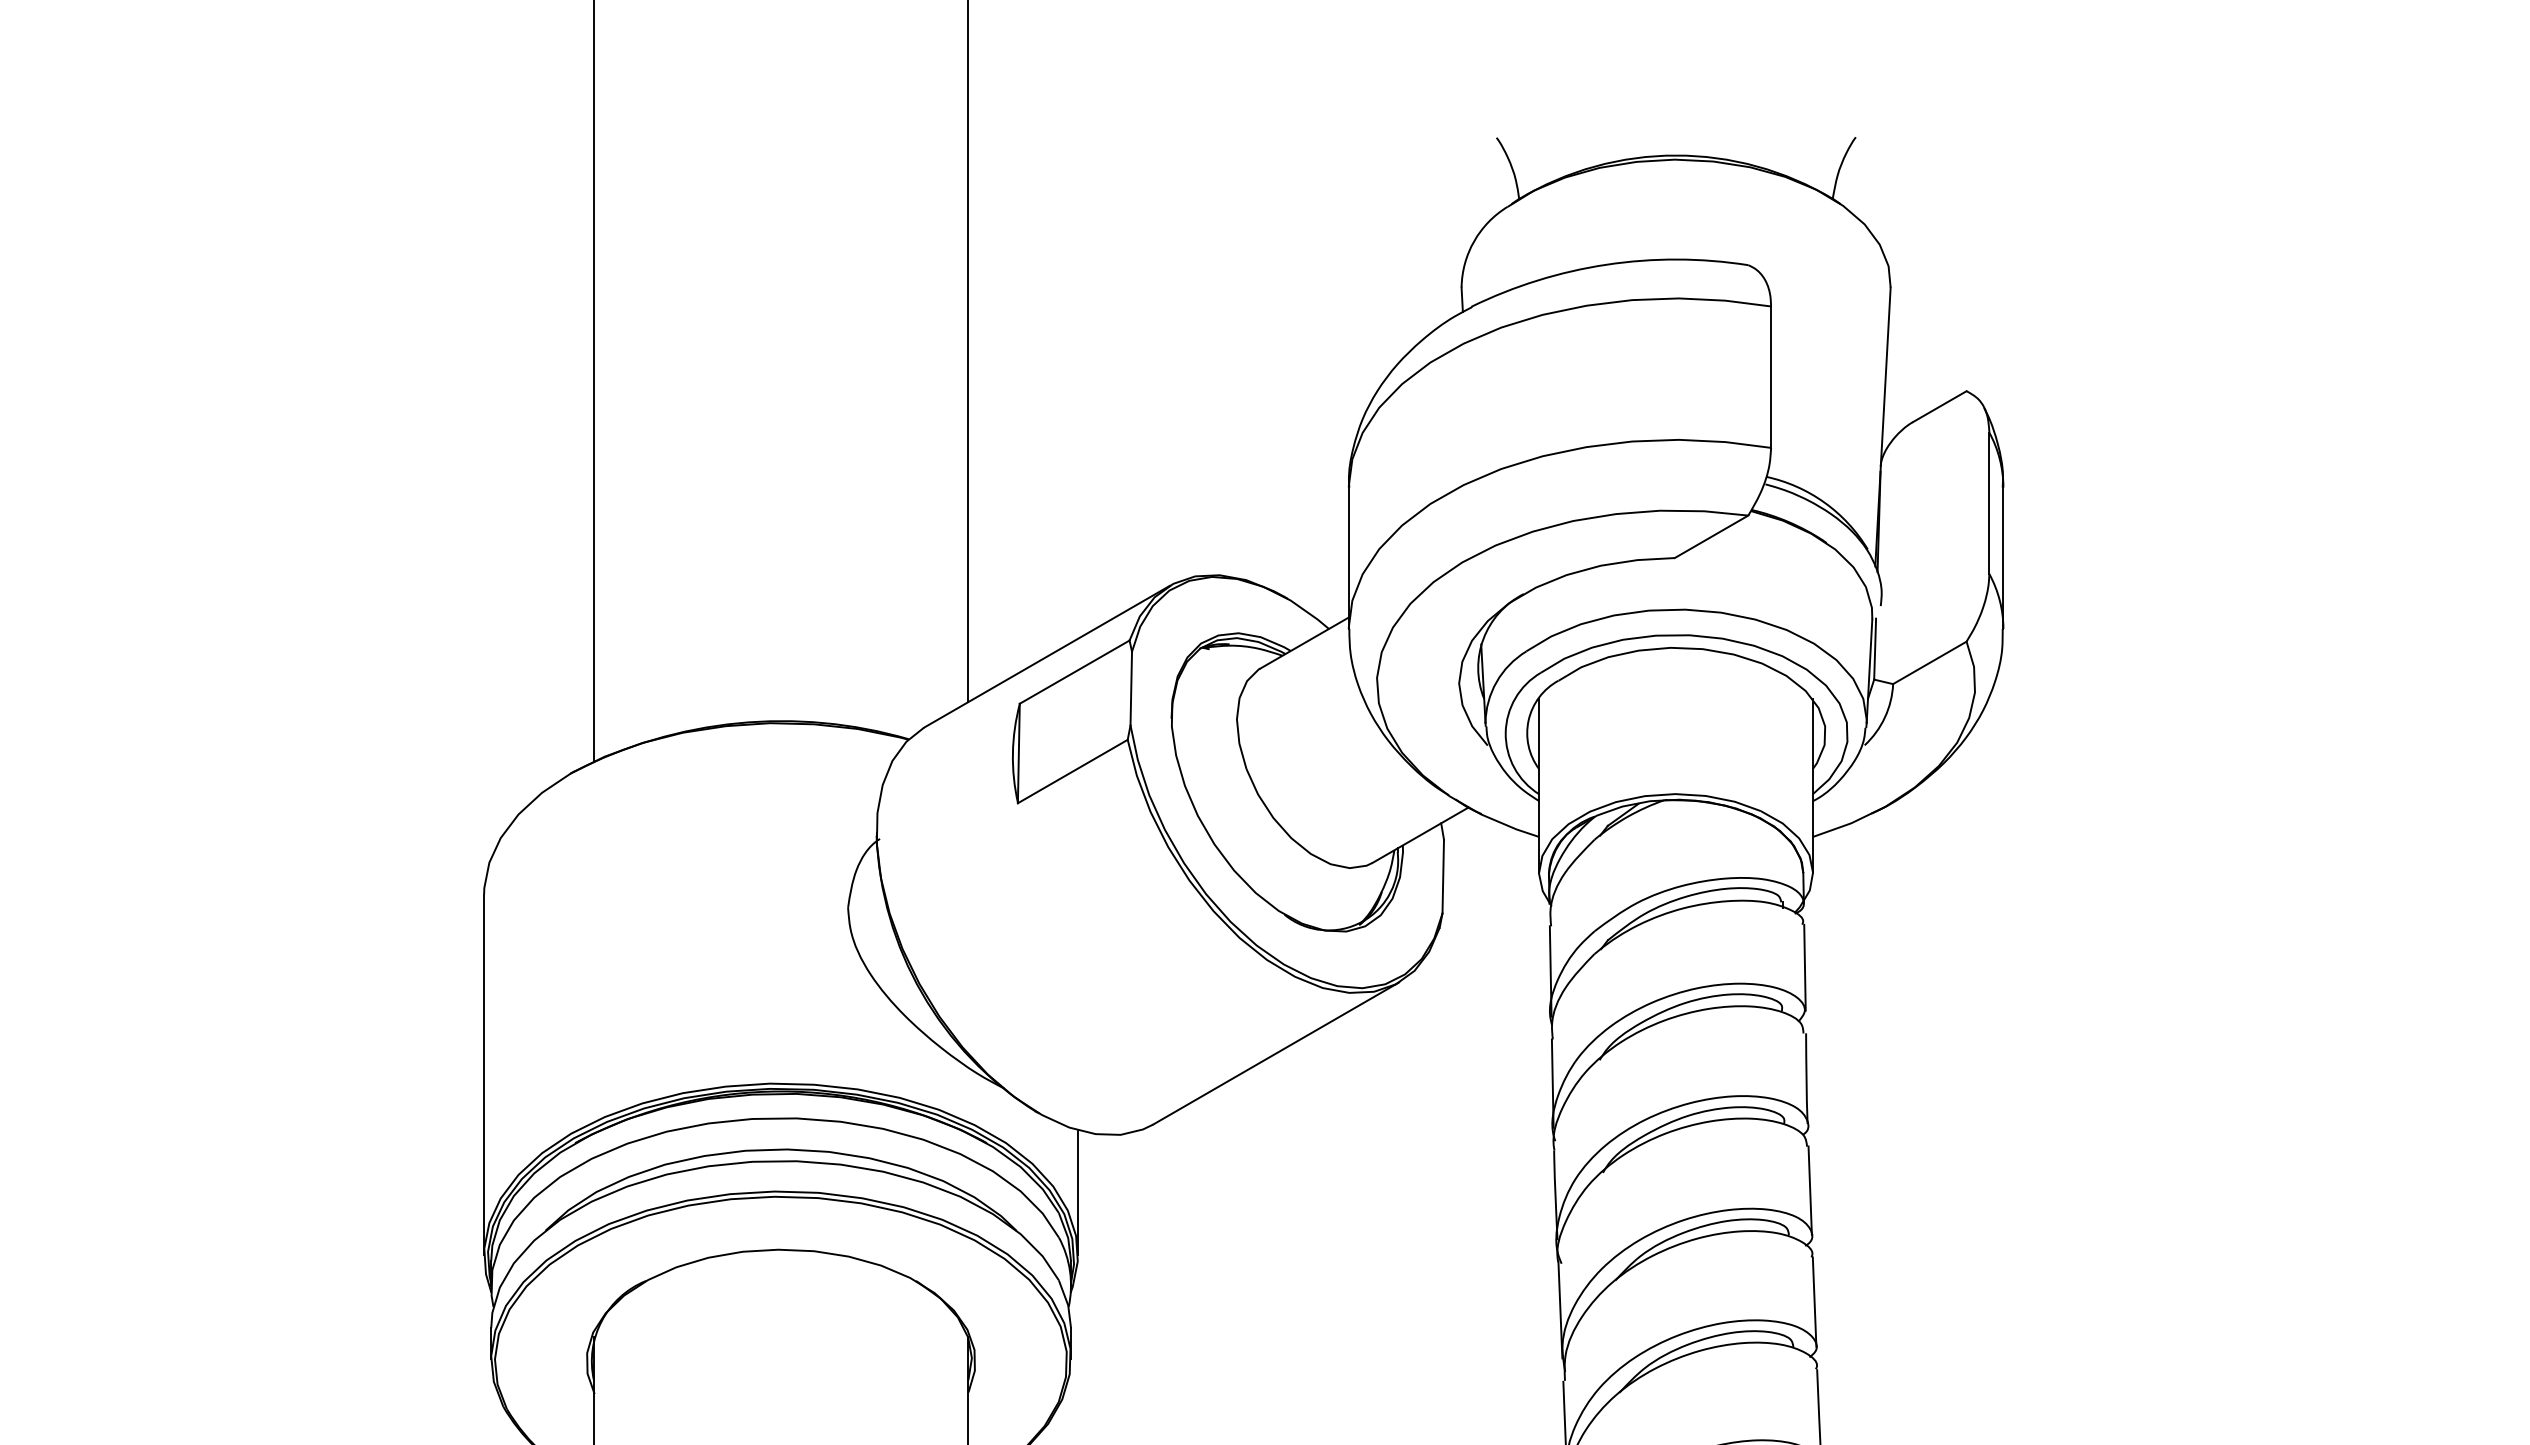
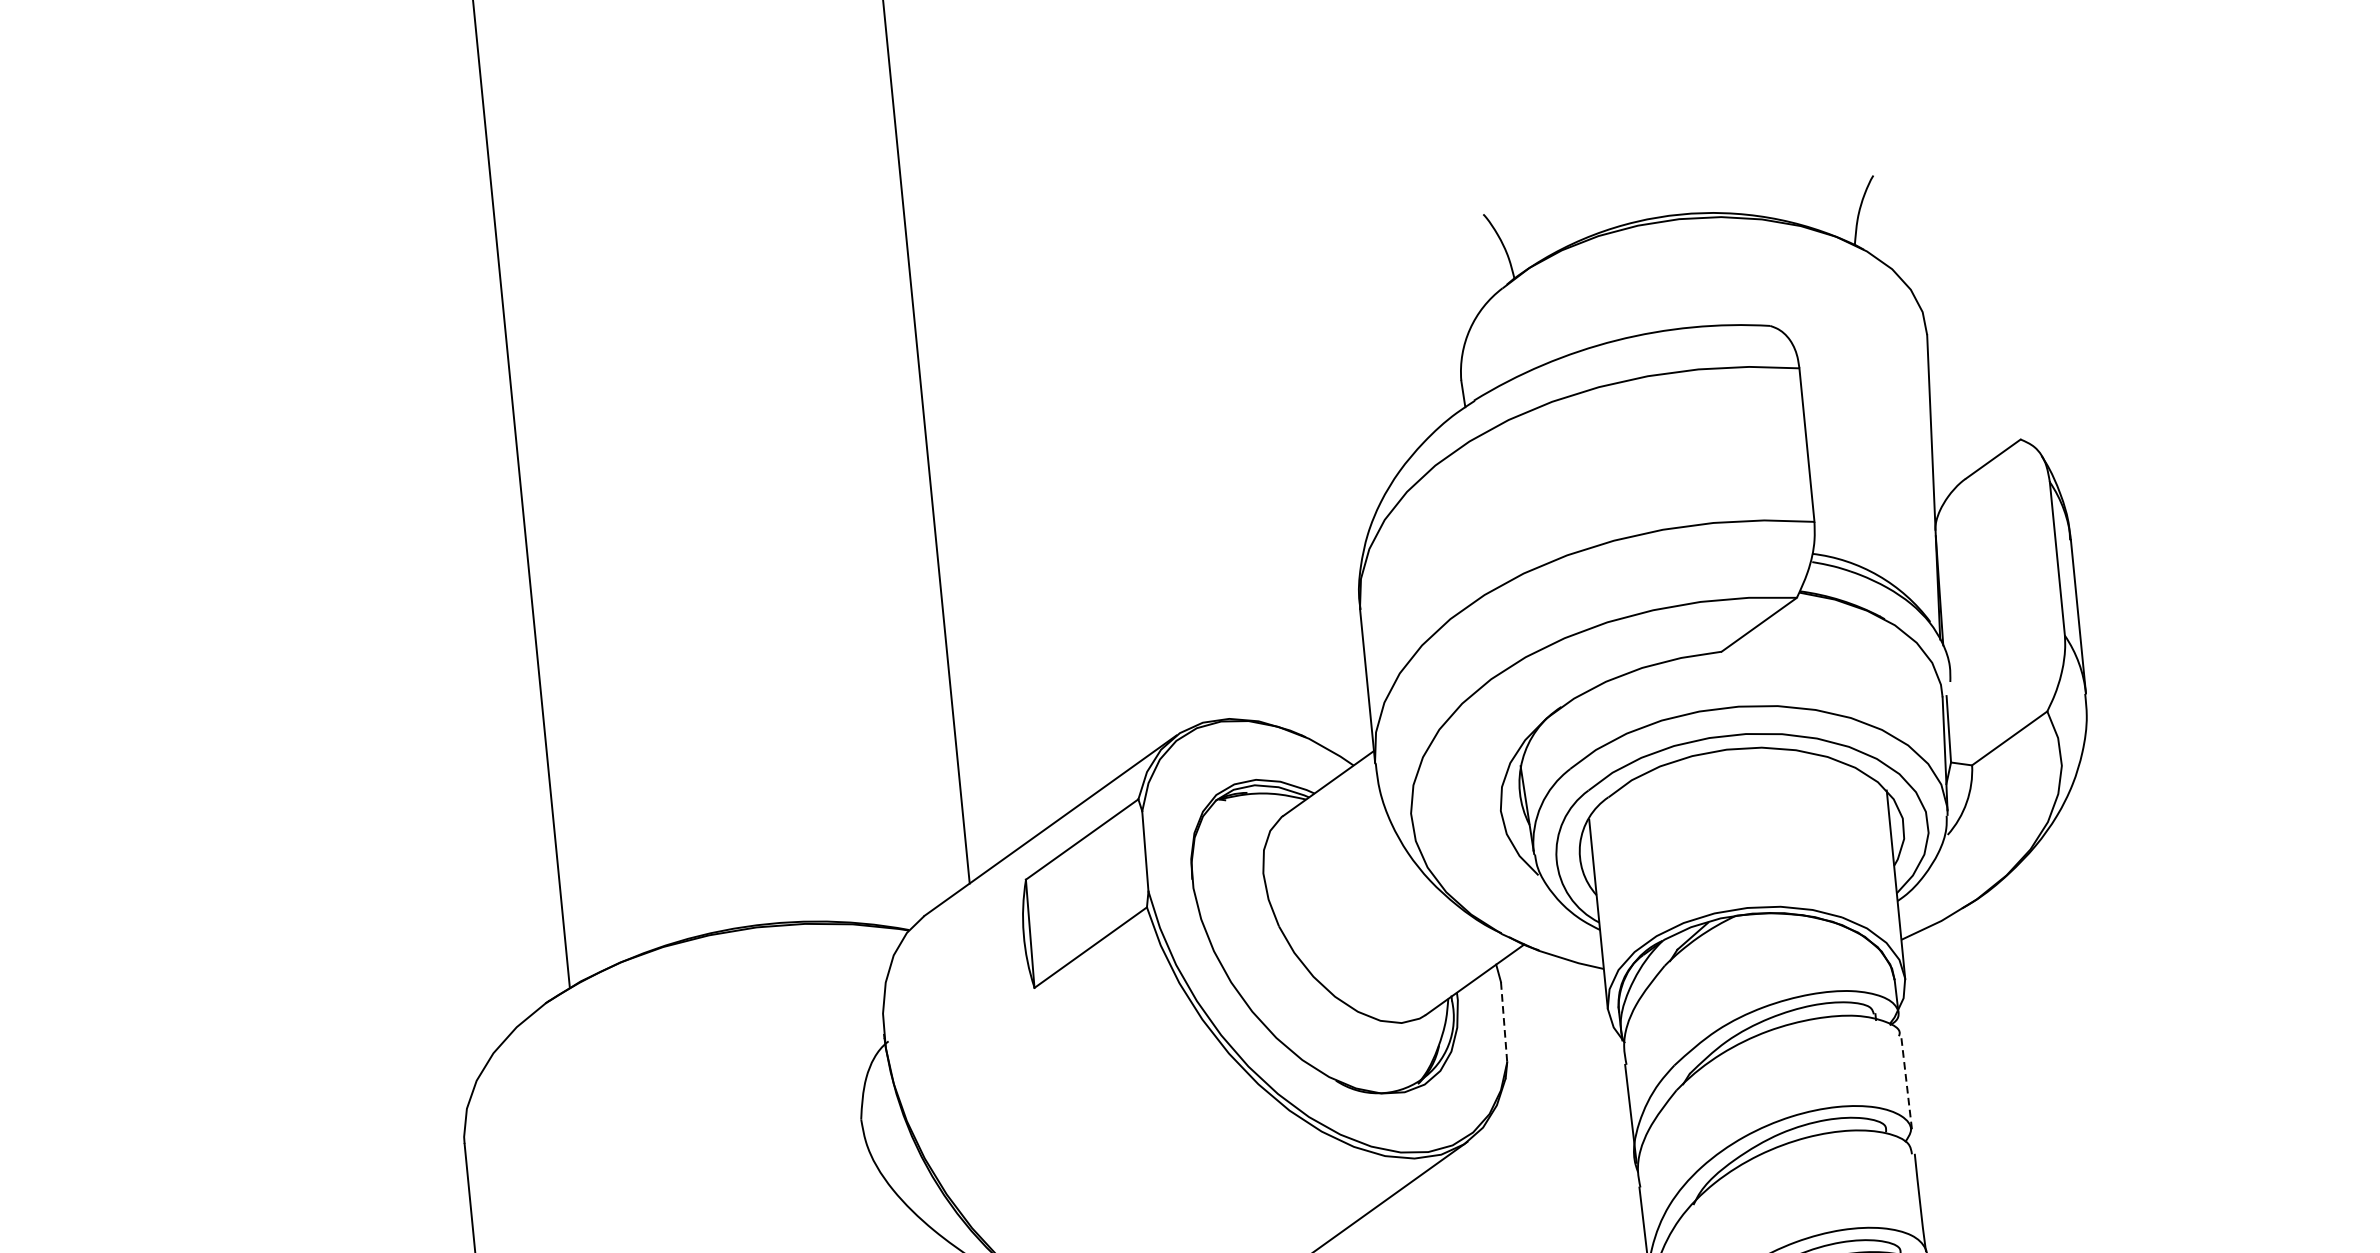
line: (1443, 876) -> (1504, 1022), solid -> dashed
line: (1804, 967) -> (1906, 1082), solid -> dashed

